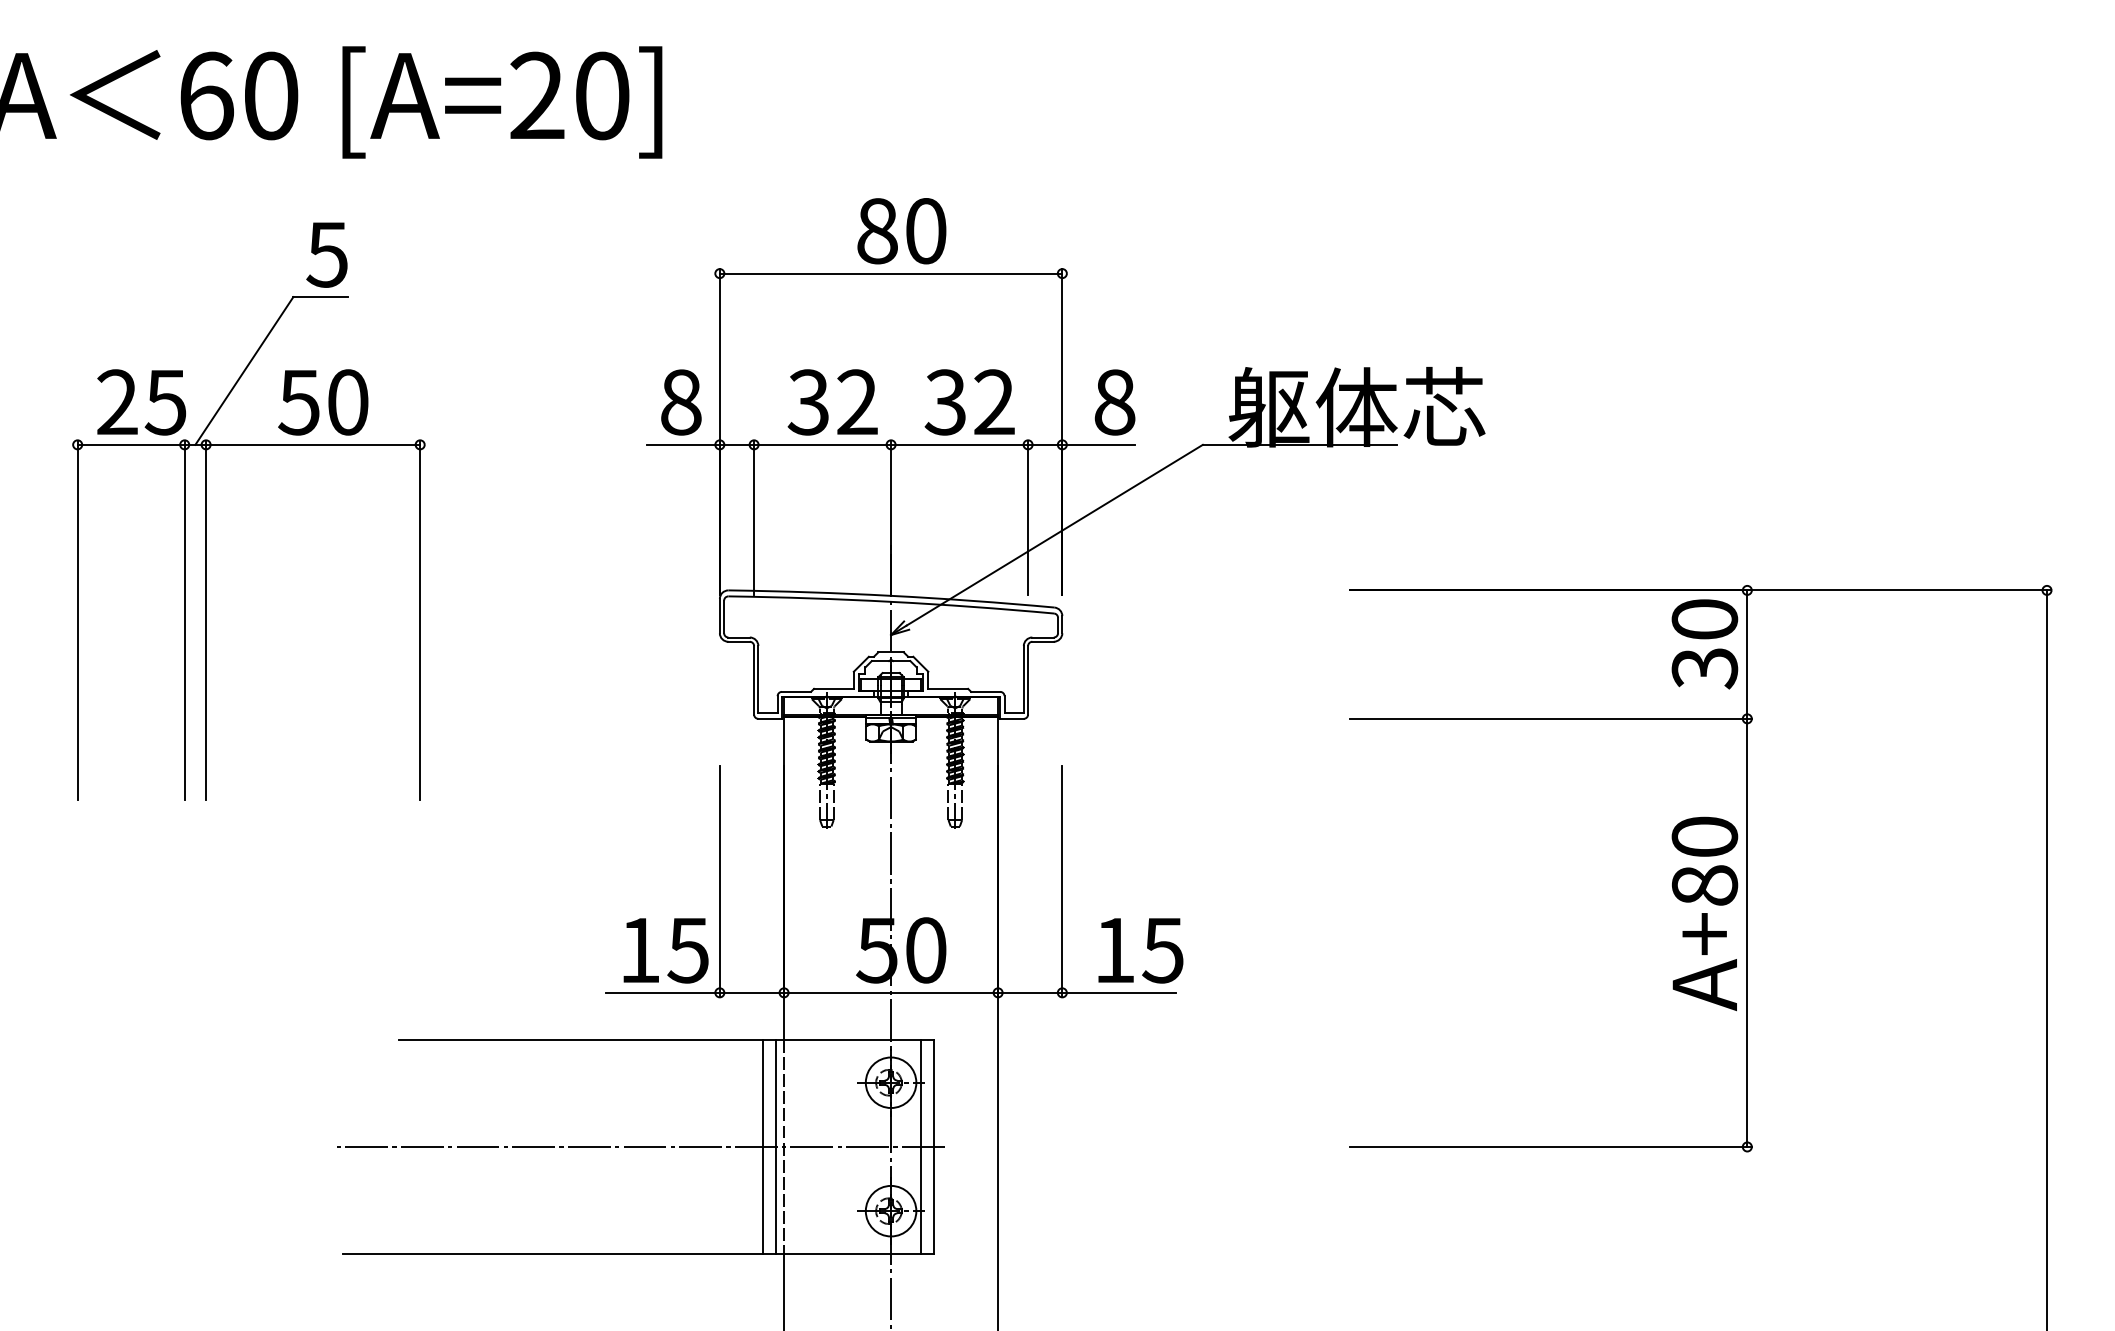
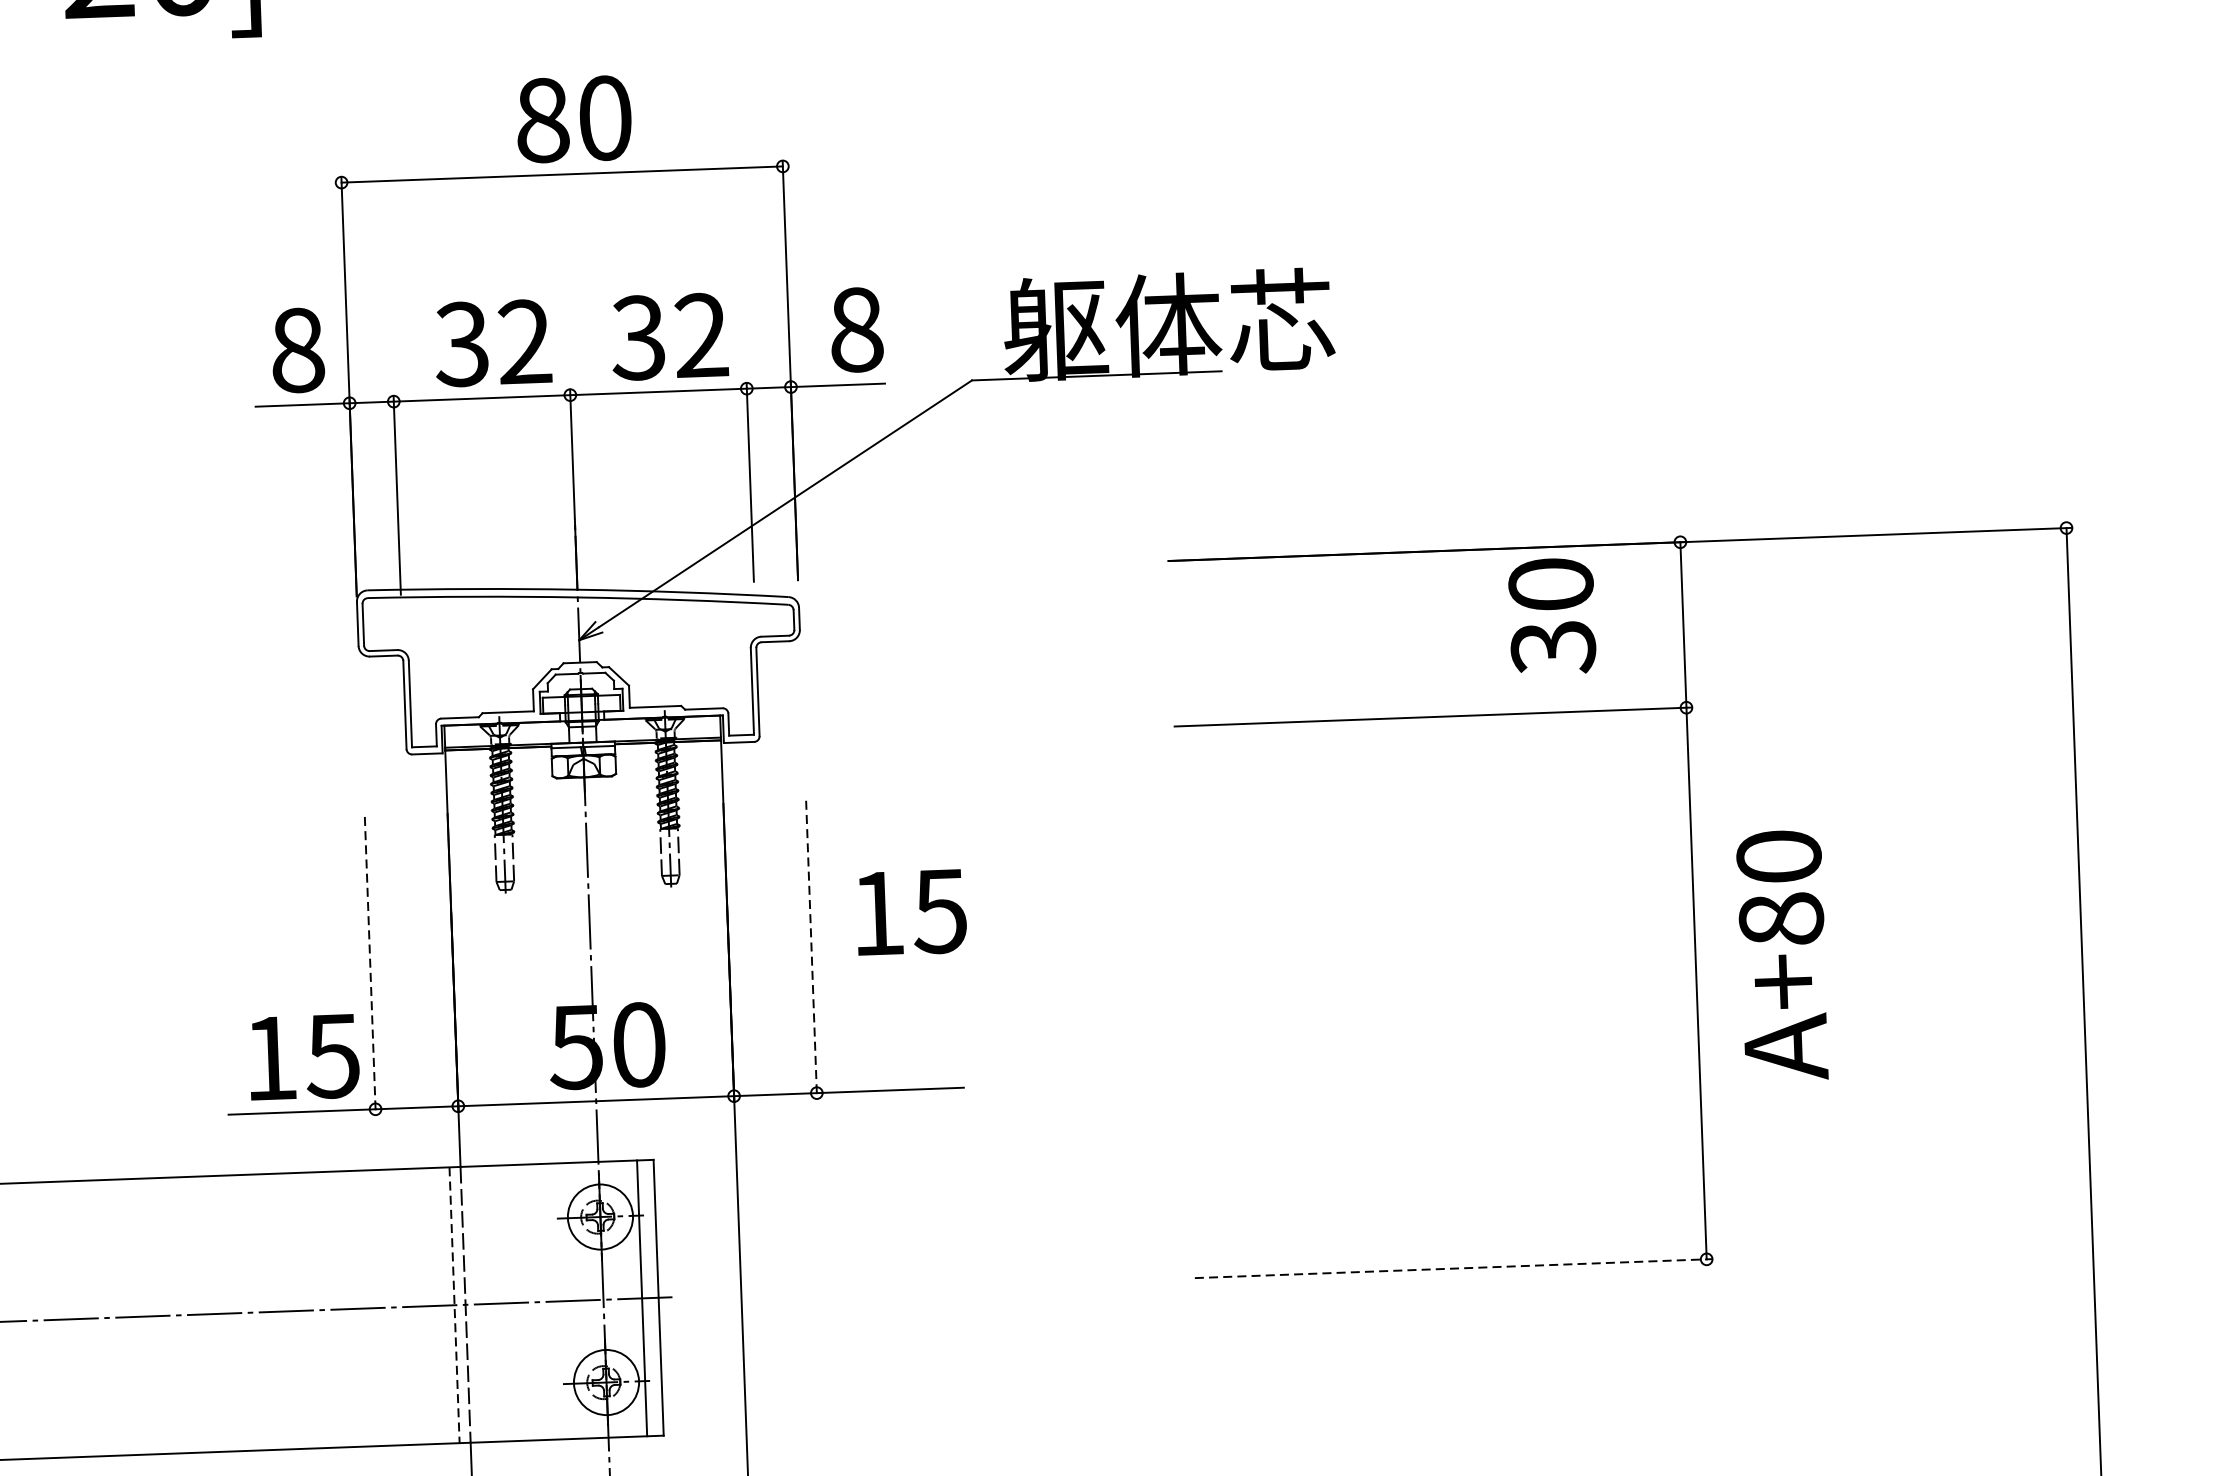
text: (1704, 644) -> (1551, 616), moved
line: (719, 881) -> (369, 965), solid -> dashed
line: (1062, 881) -> (811, 949), solid -> dashed
text: (1704, 913) -> (1782, 955), moved
text: (1140, 950) -> (911, 912), moved
line: (762, 1146) -> (437, 1305), removed
line: (1550, 1146) -> (1453, 1268), solid -> dashed
line: (775, 1147) -> (454, 1305), solid -> dashed

